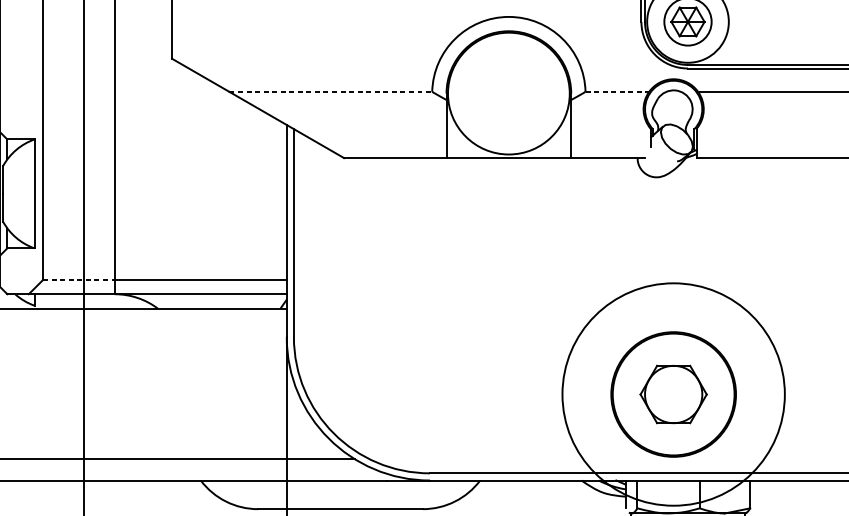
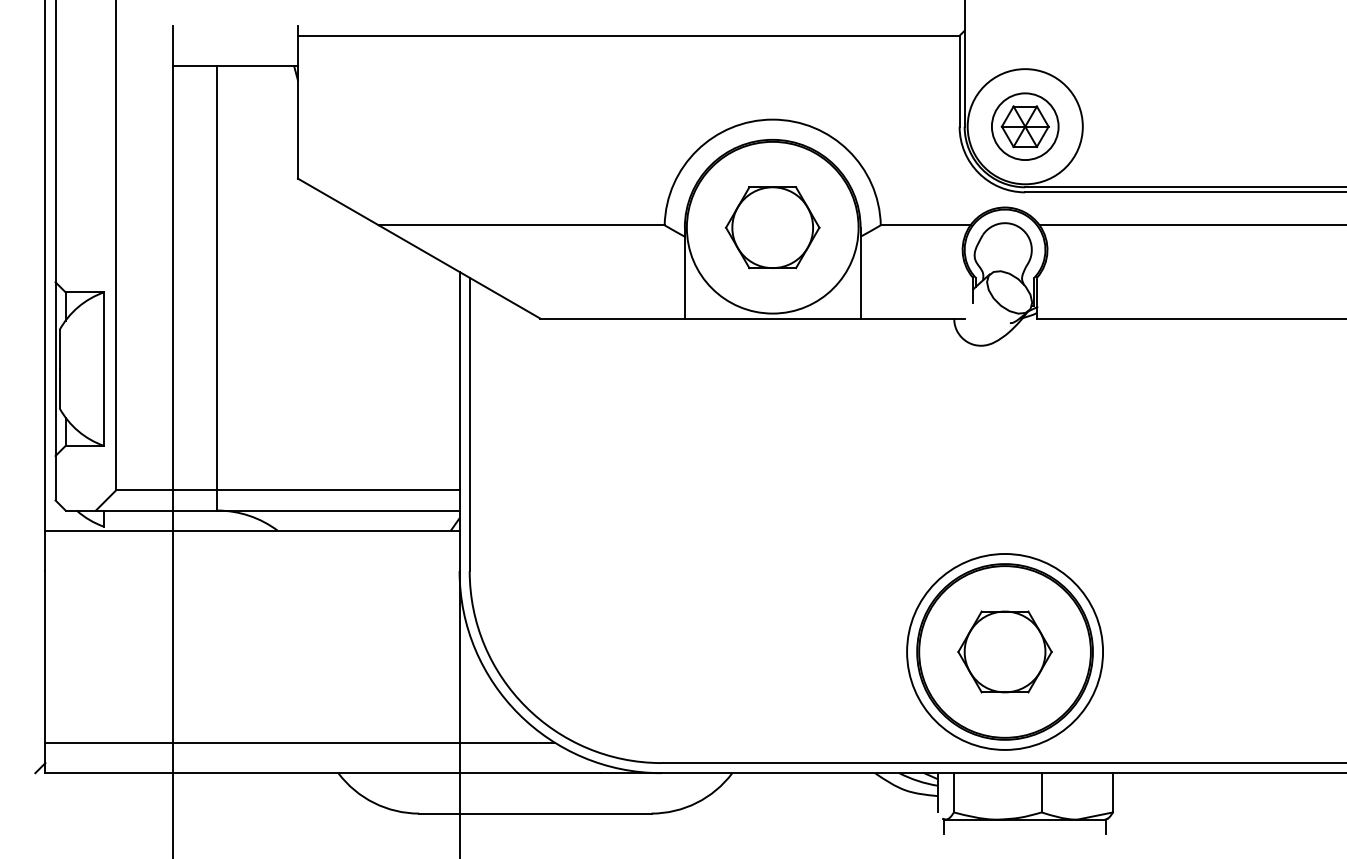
line: (330, 92) -> (521, 225), dashed -> solid
line: (617, 92) -> (925, 225), dashed -> solid
part: (508, 93) -> (772, 227), added
line: (78, 279) -> (166, 490), dashed -> solid
circle: (673, 394) -> (1005, 651), size x0.62

